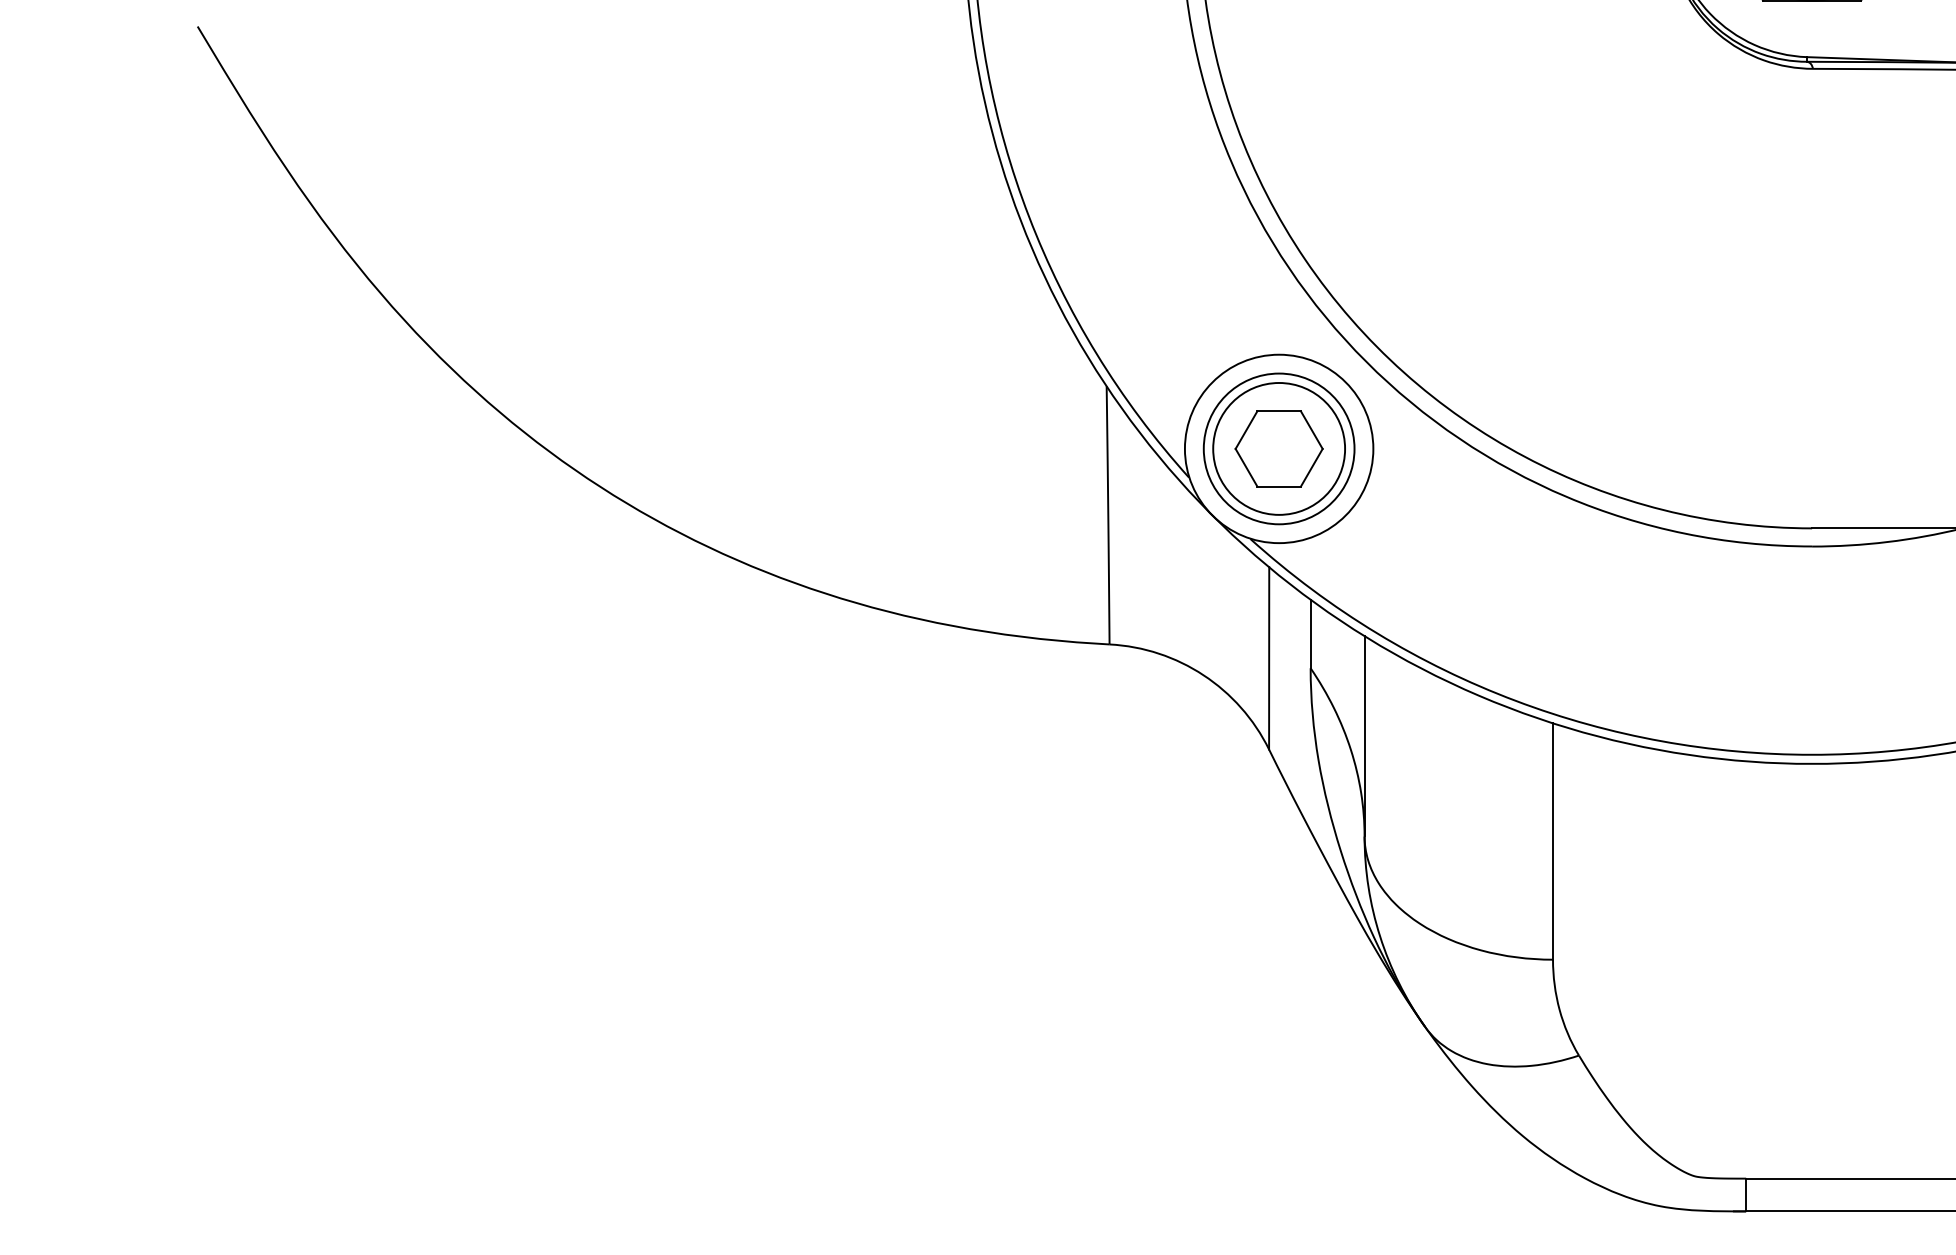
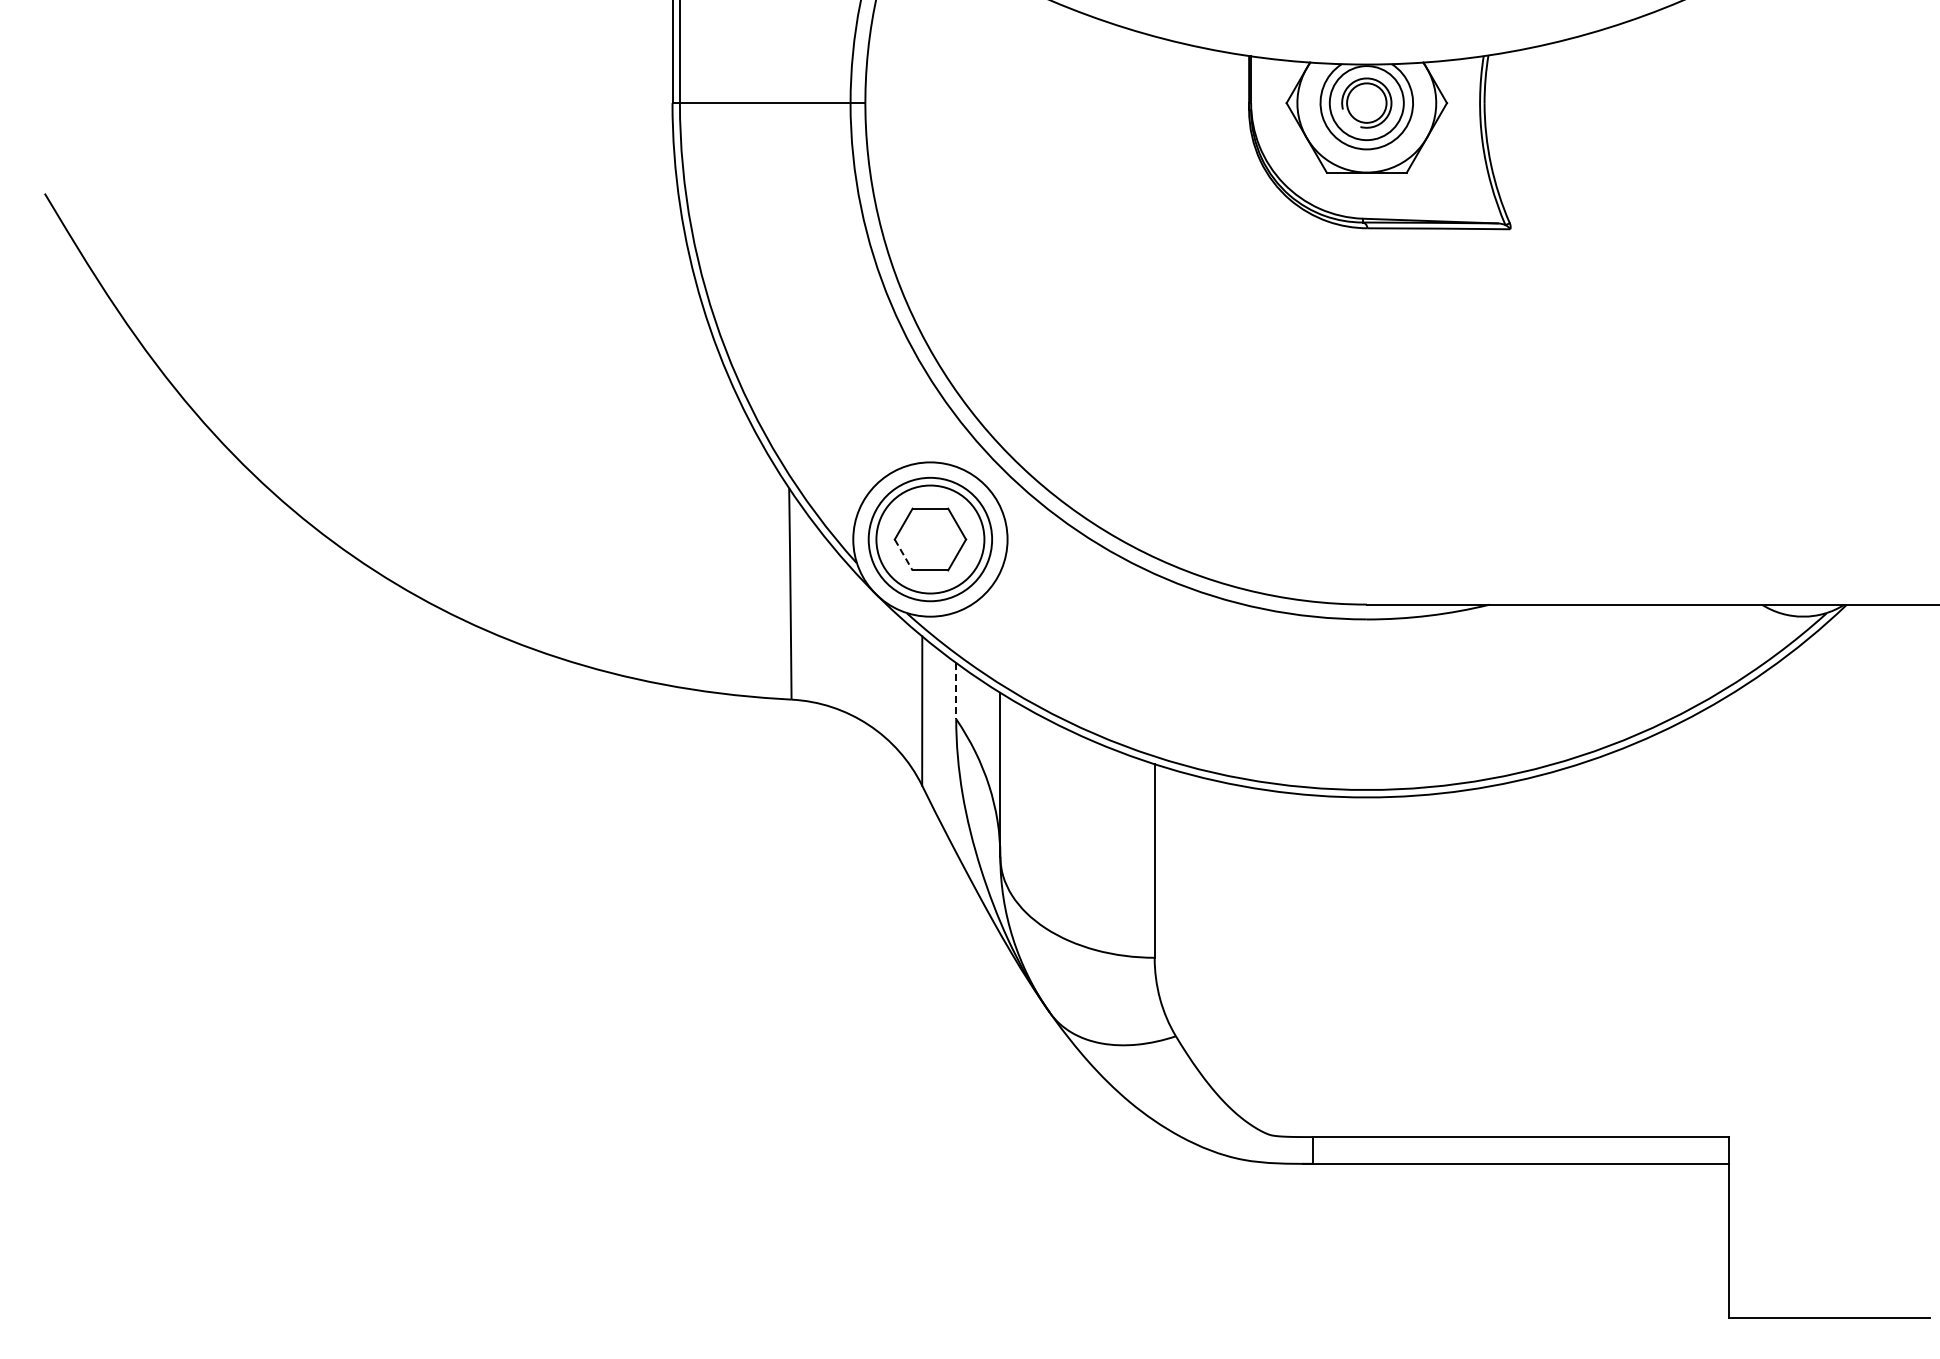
line: (1246, 467) -> (903, 554), solid -> dashed
line: (1310, 634) -> (956, 691), solid -> dashed

